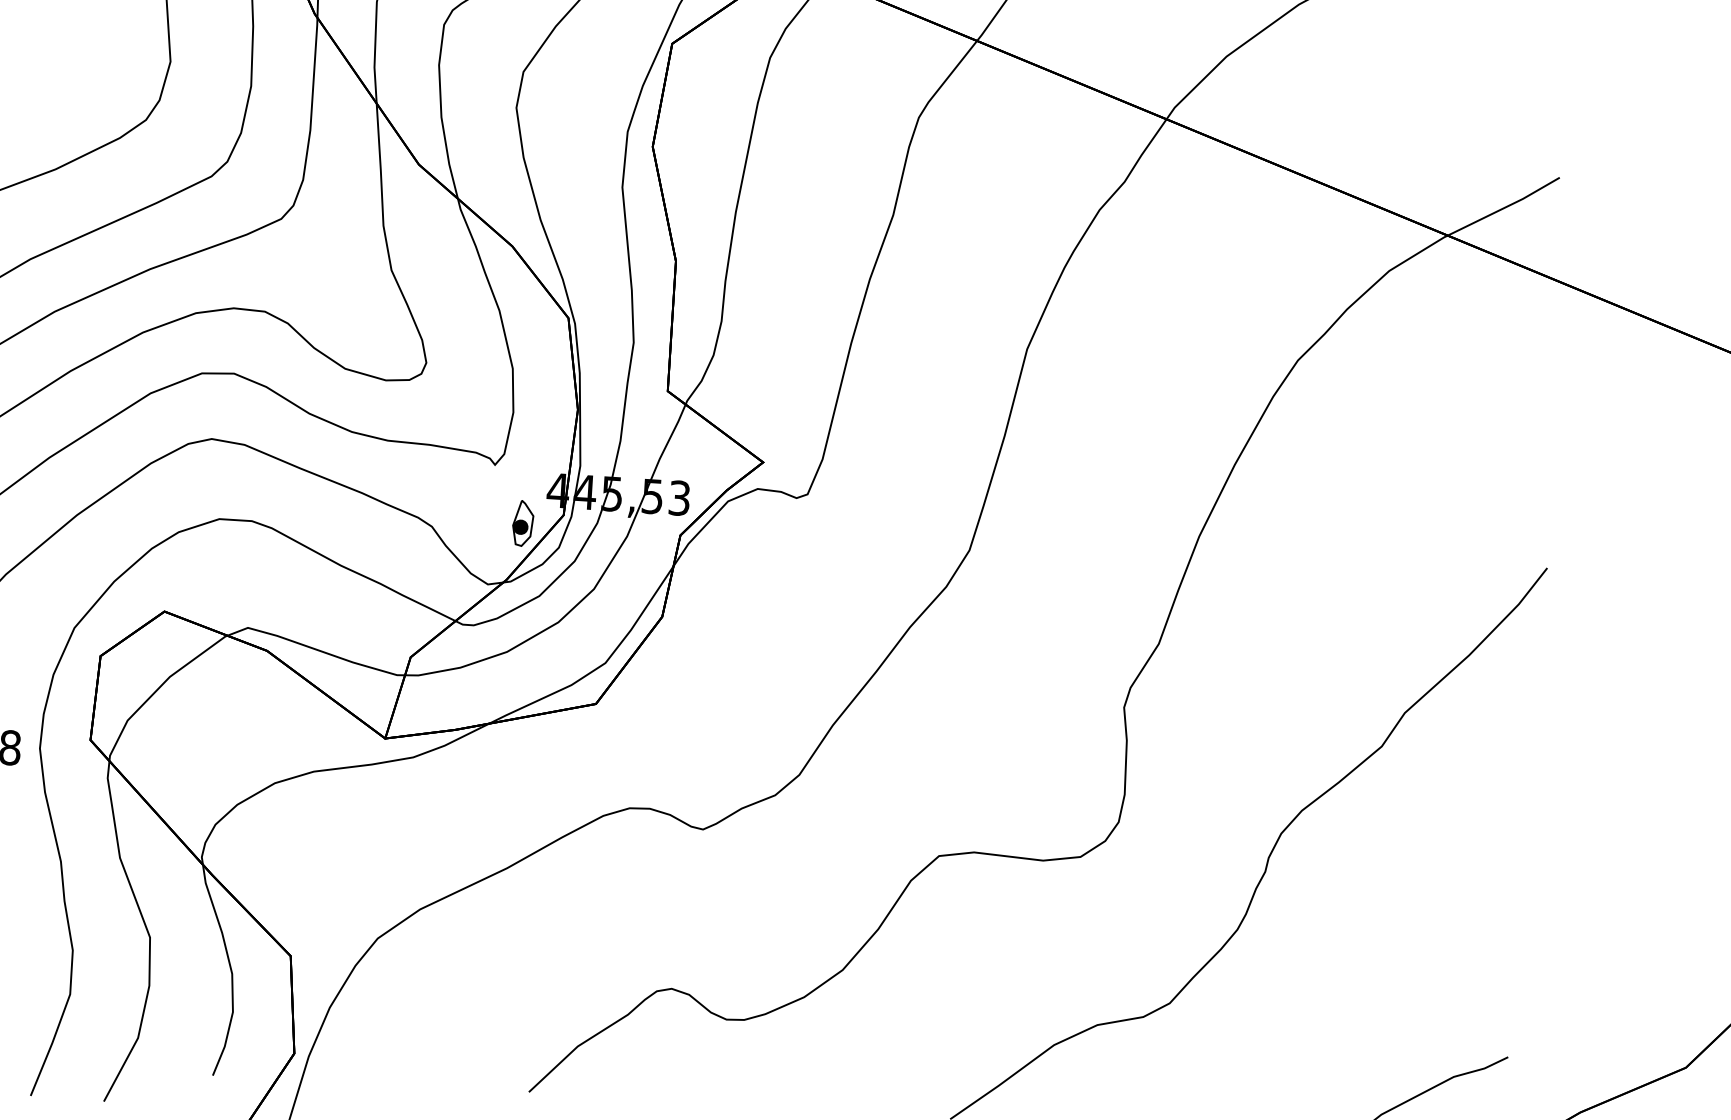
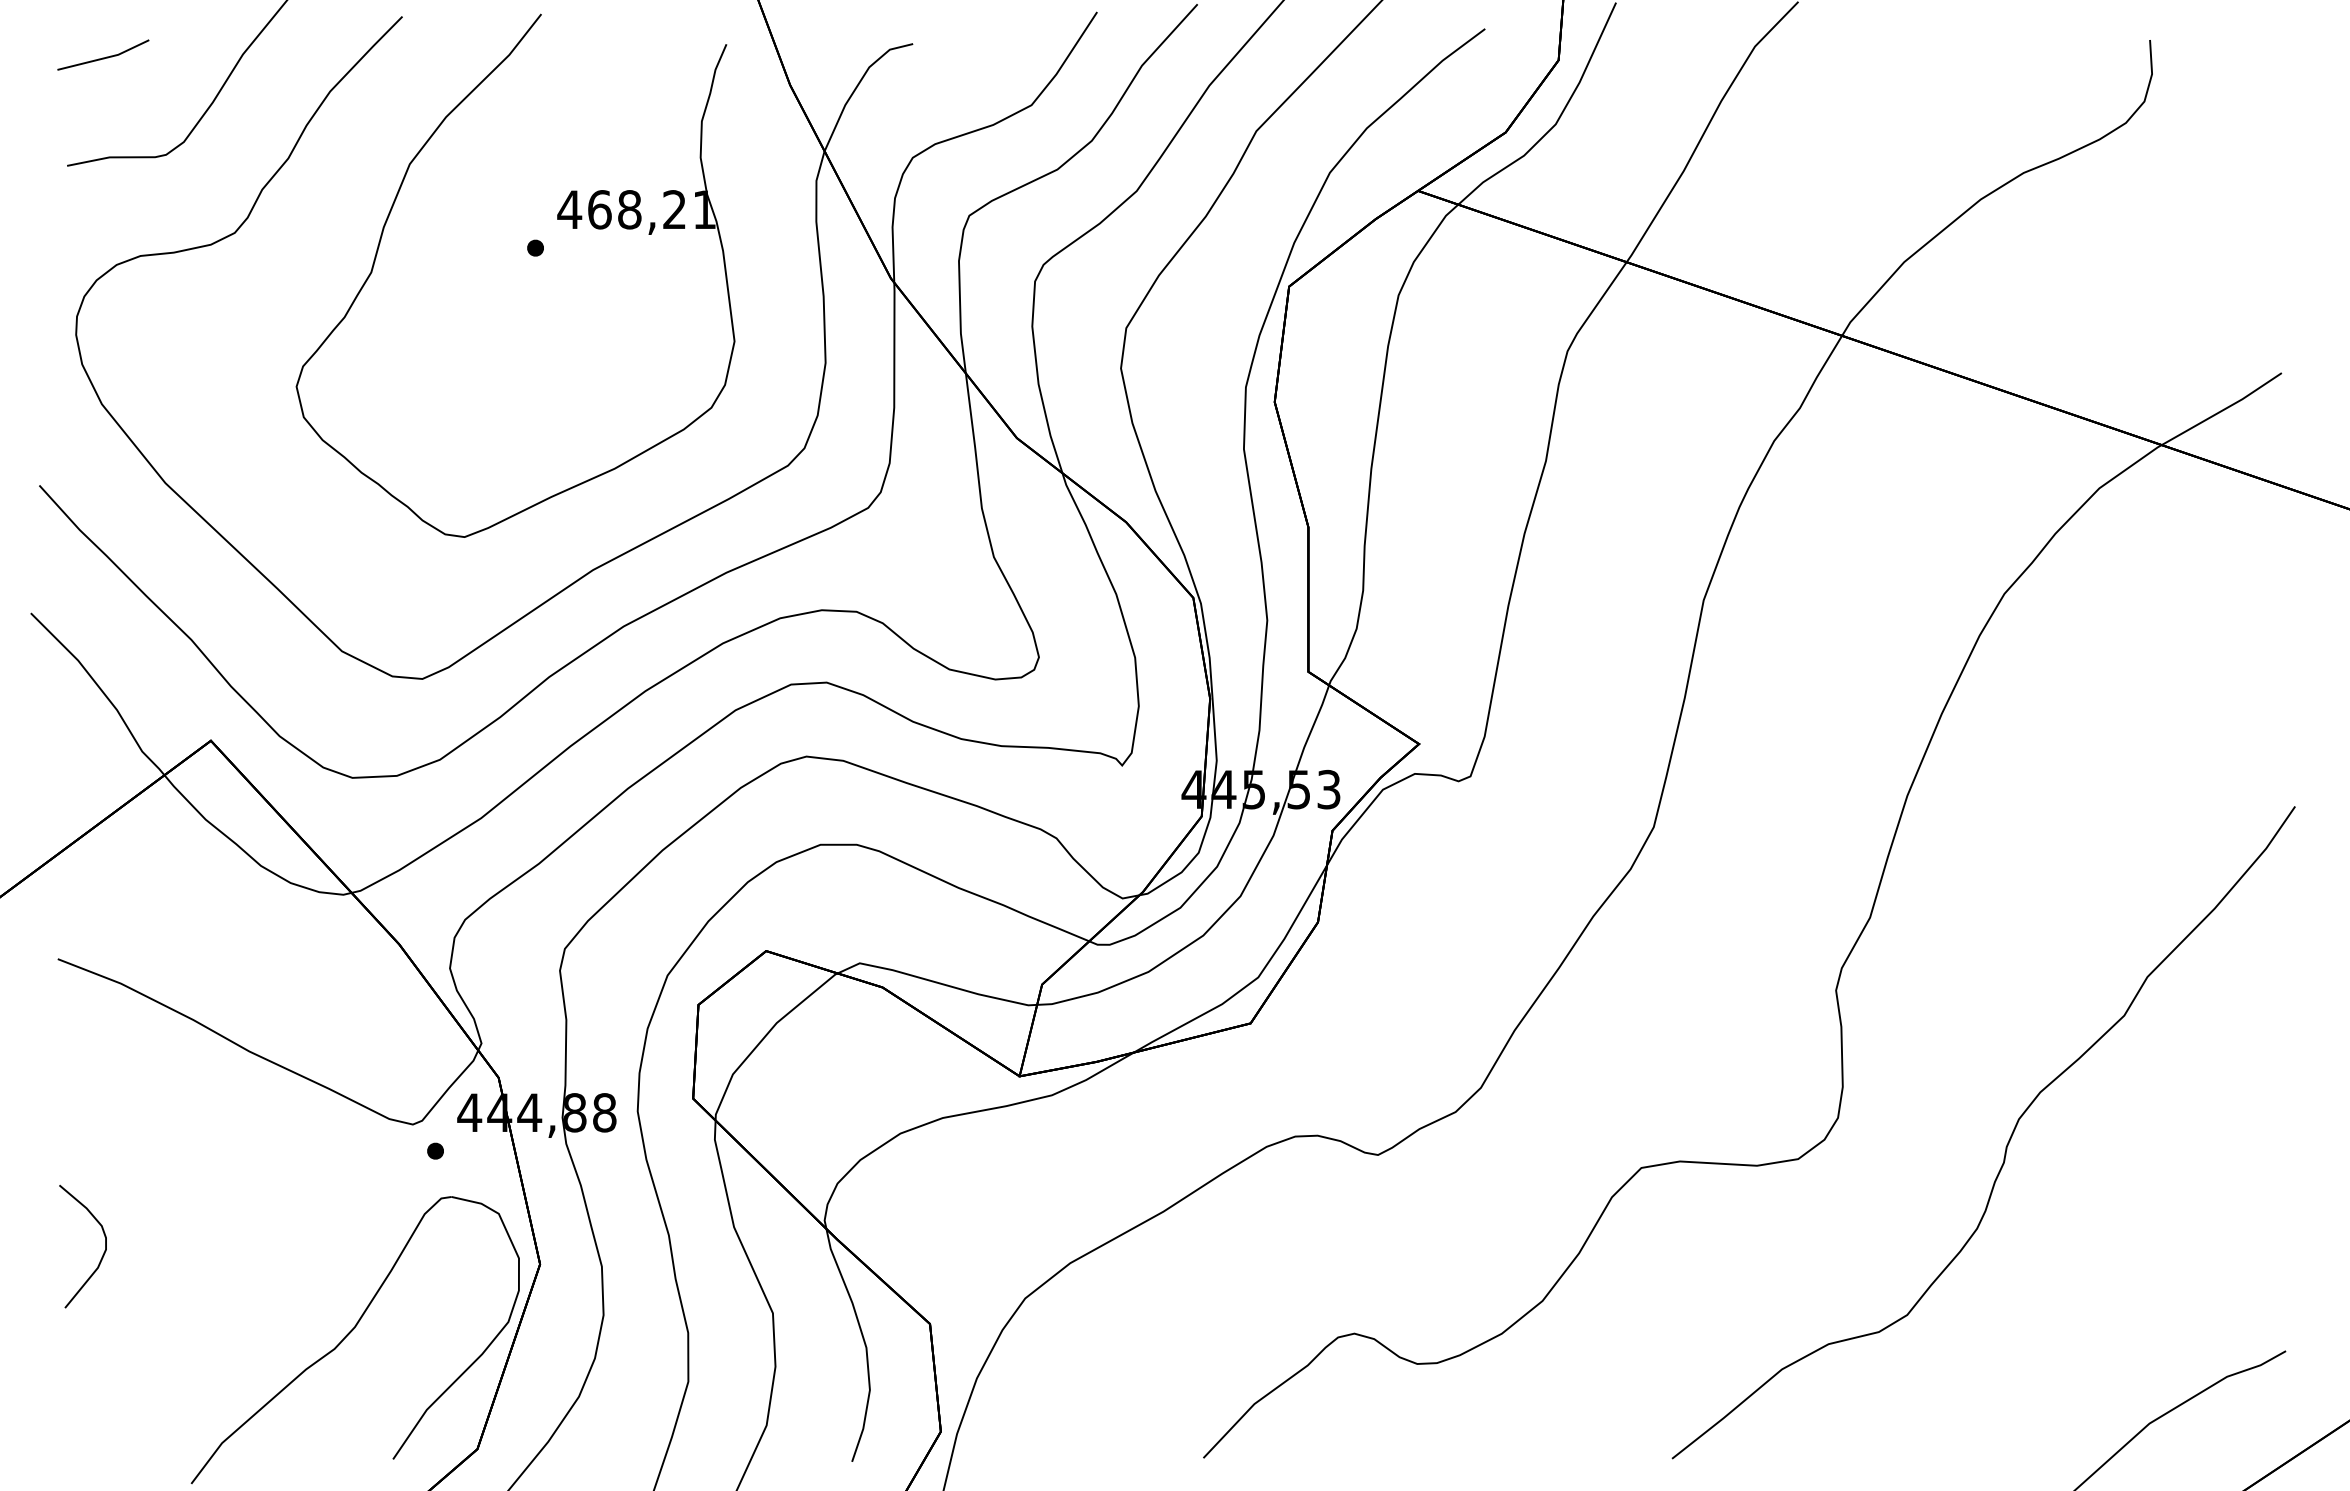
part: (523, 523) -> (1157, 828), removed

